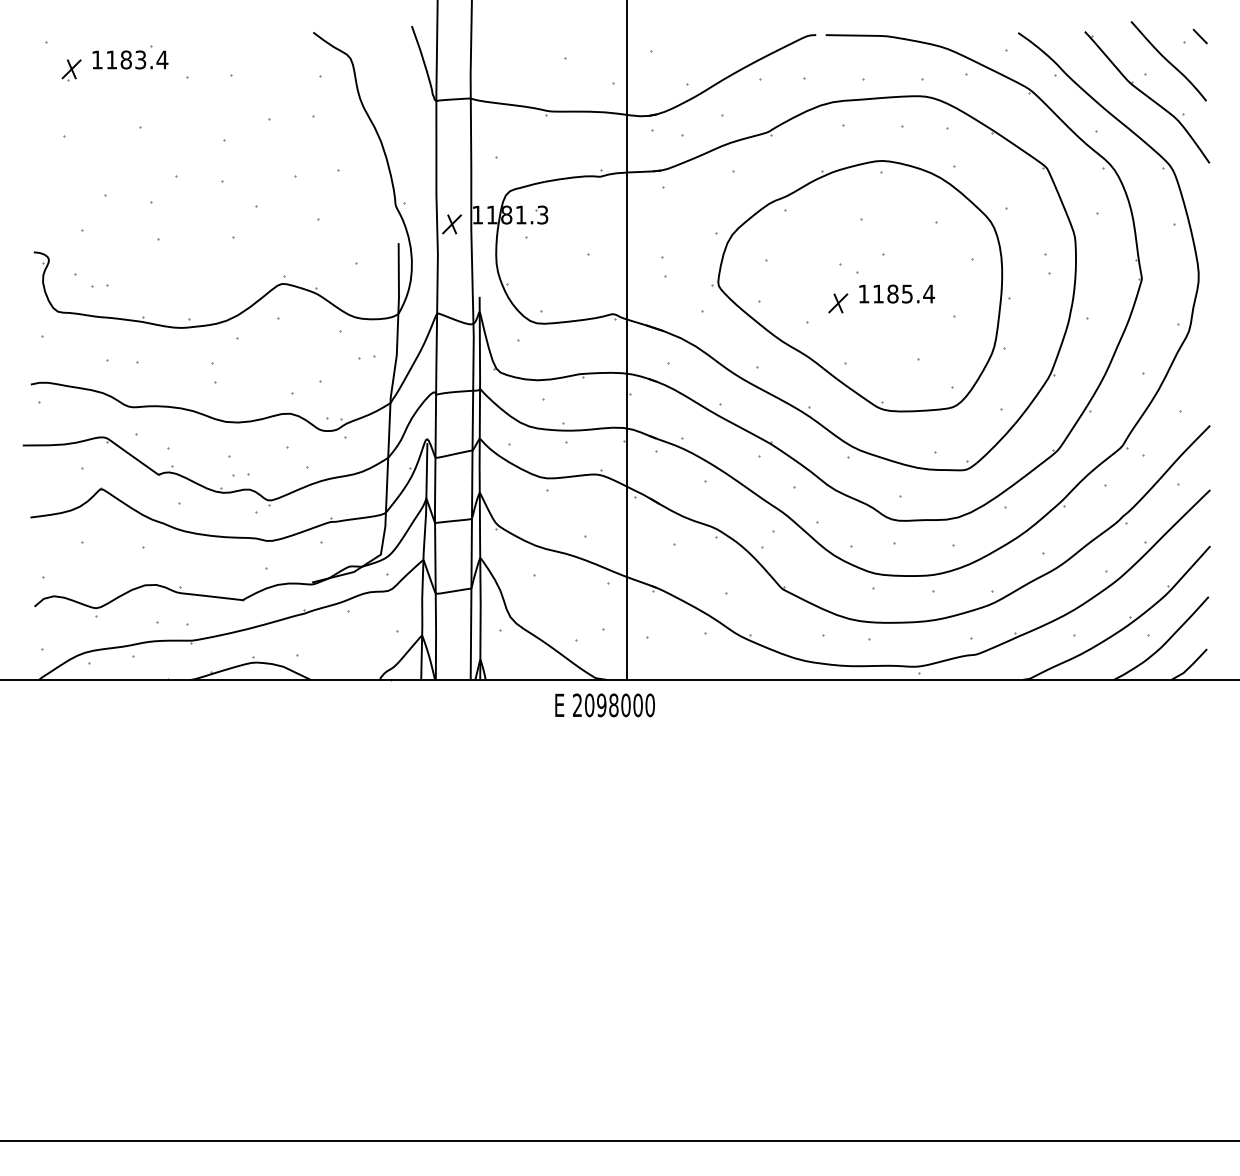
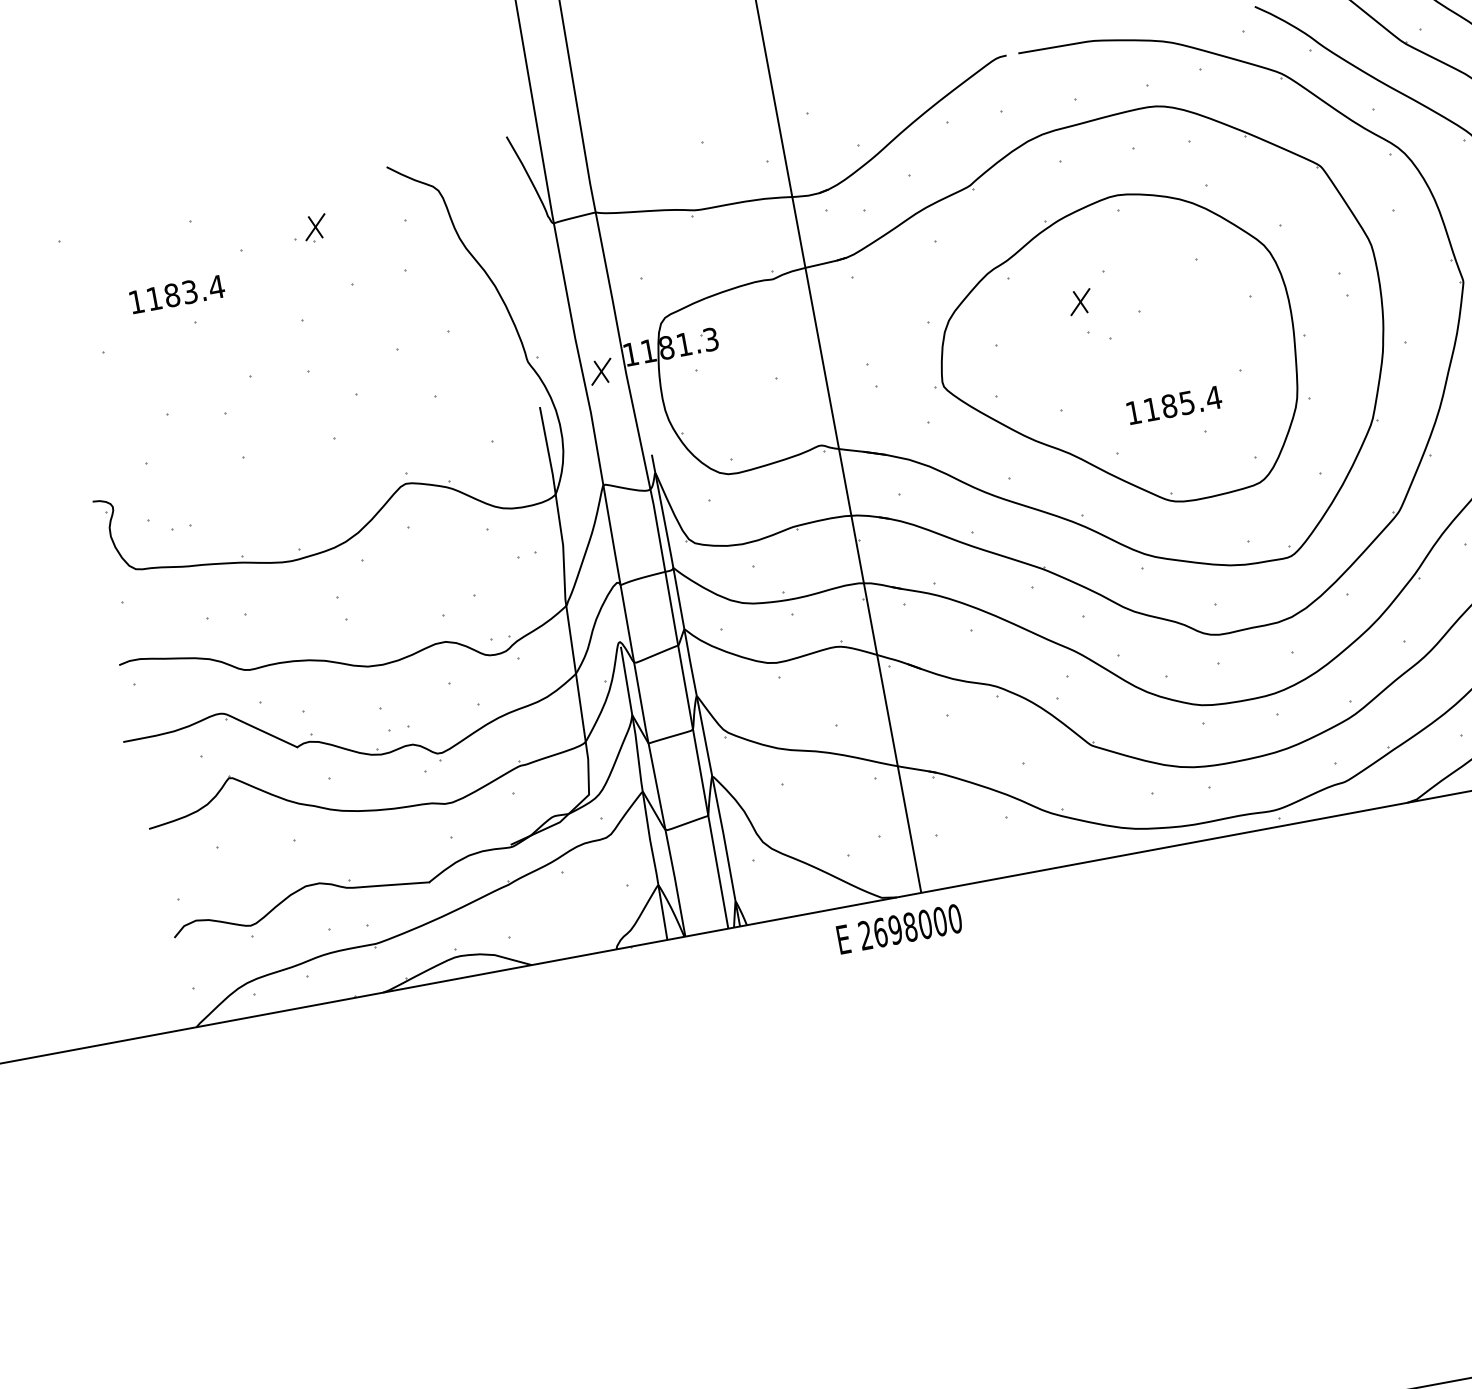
text: (130, 59) -> (177, 293), moved
part: (71, 70) -> (315, 228), moved
text: (897, 293) -> (1174, 404), moved
part: (838, 303) -> (1080, 302), moved
text: (589, 704) -> (880, 931), 2098000 -> 2698000

